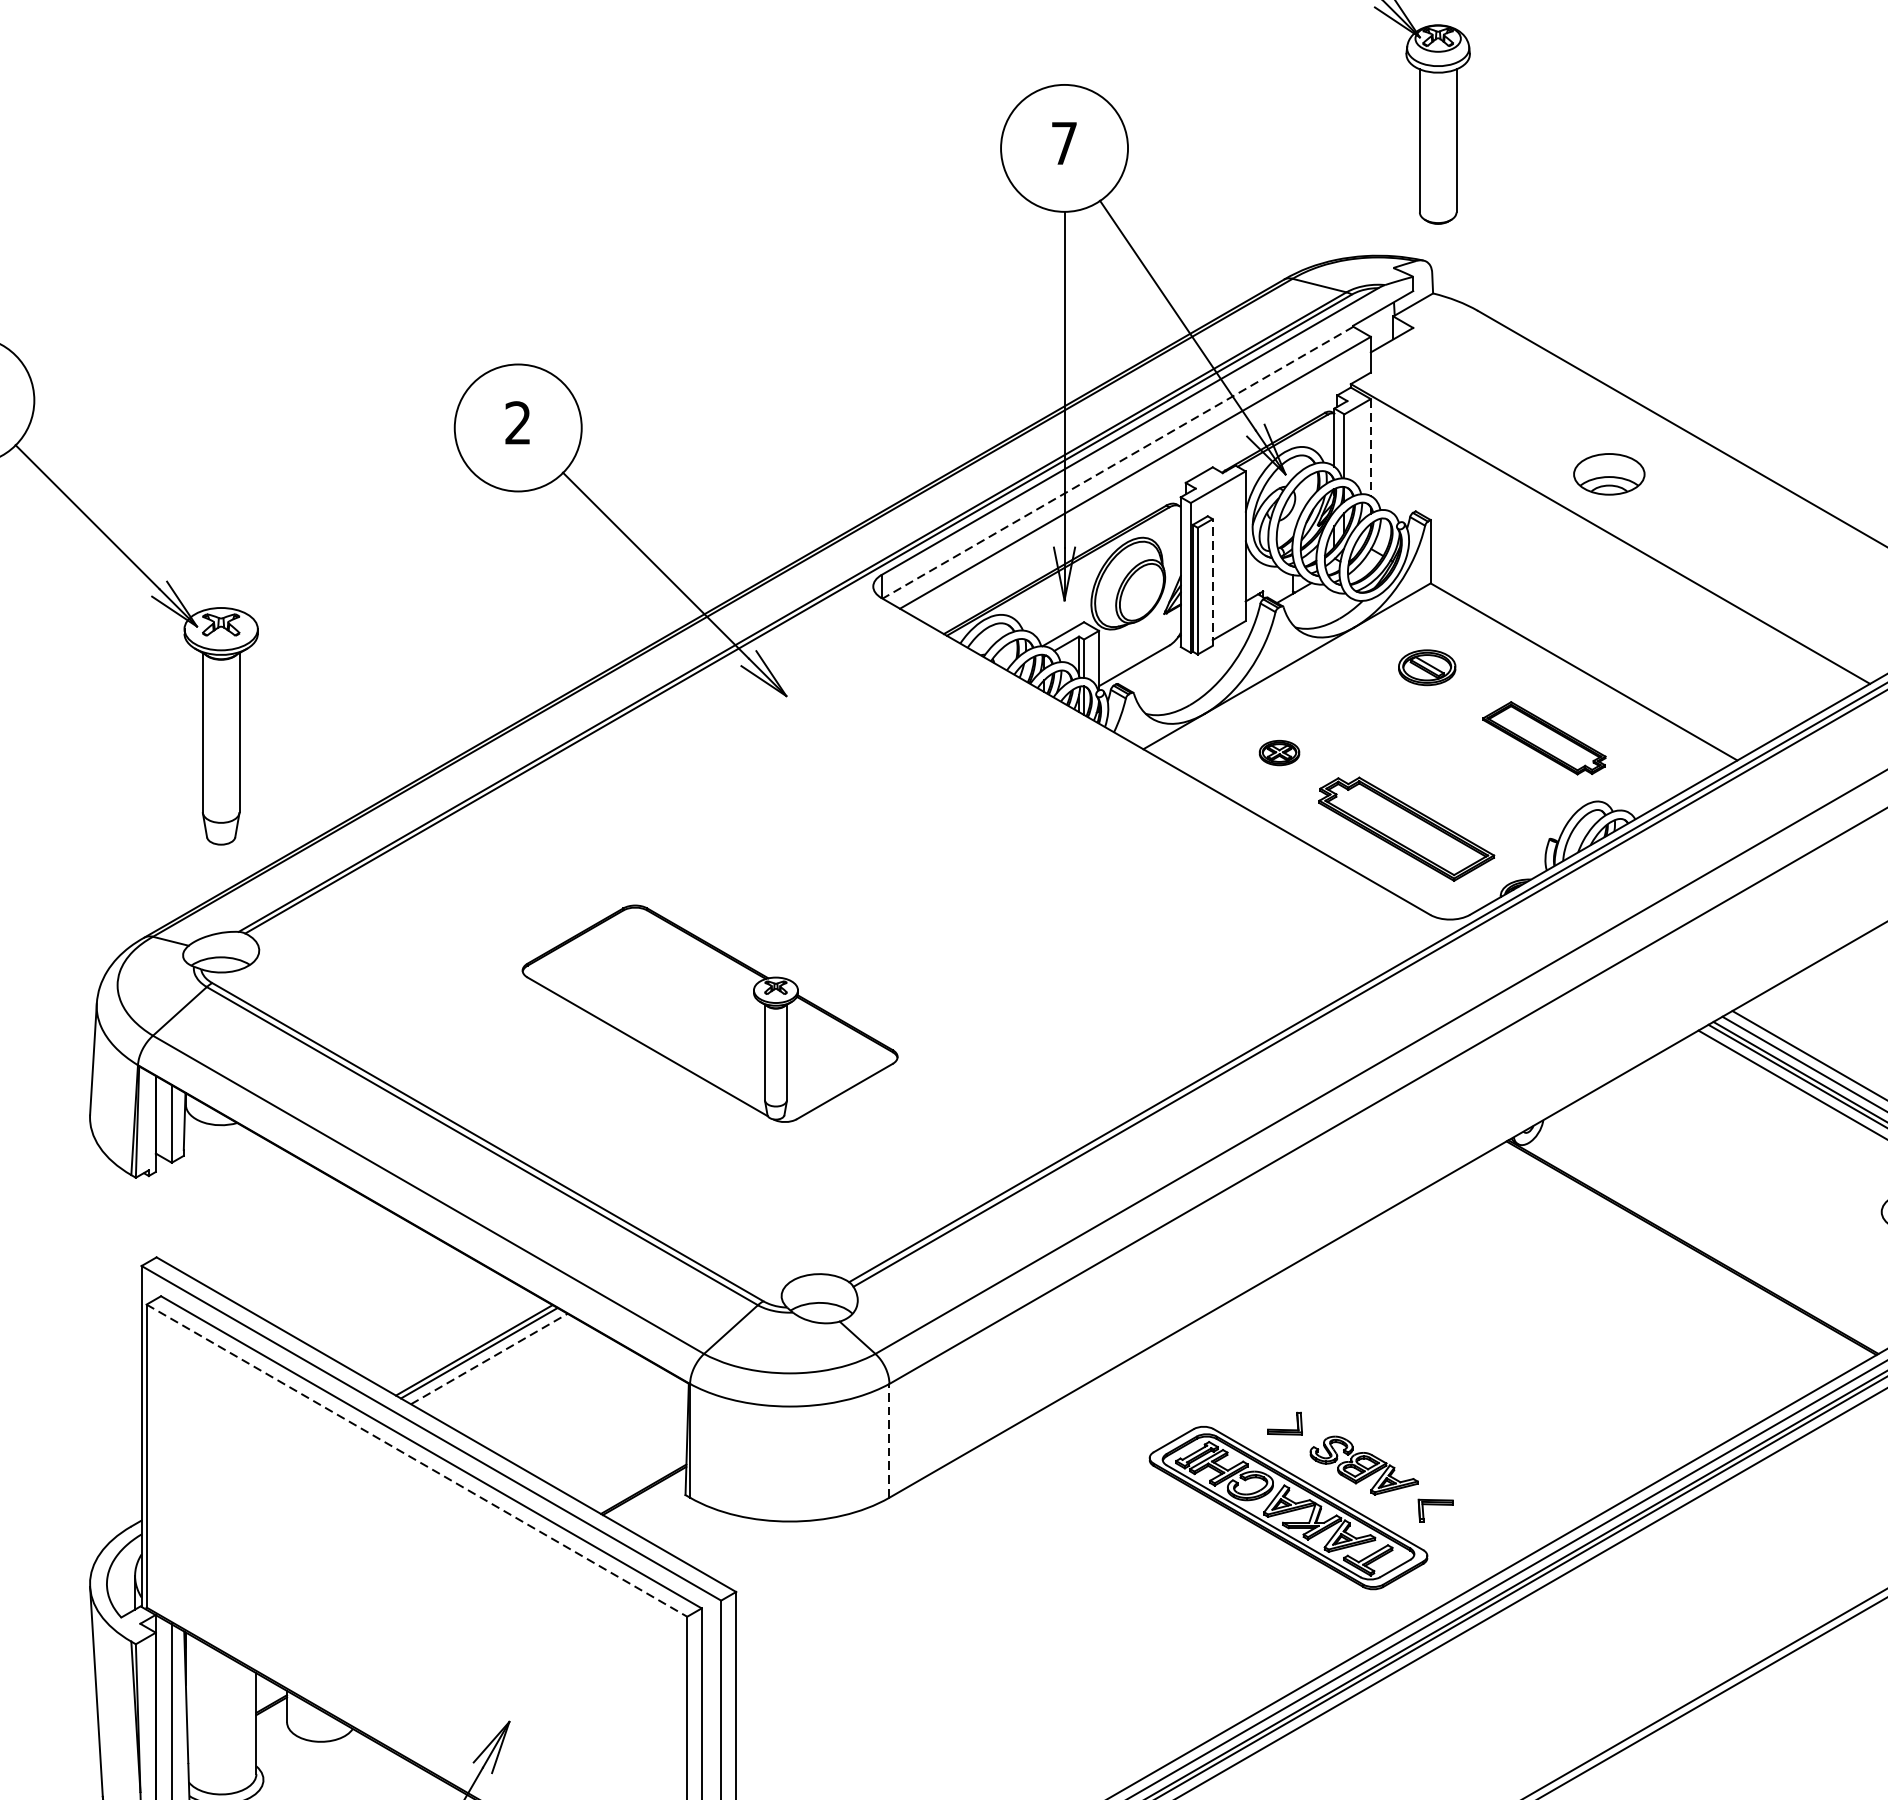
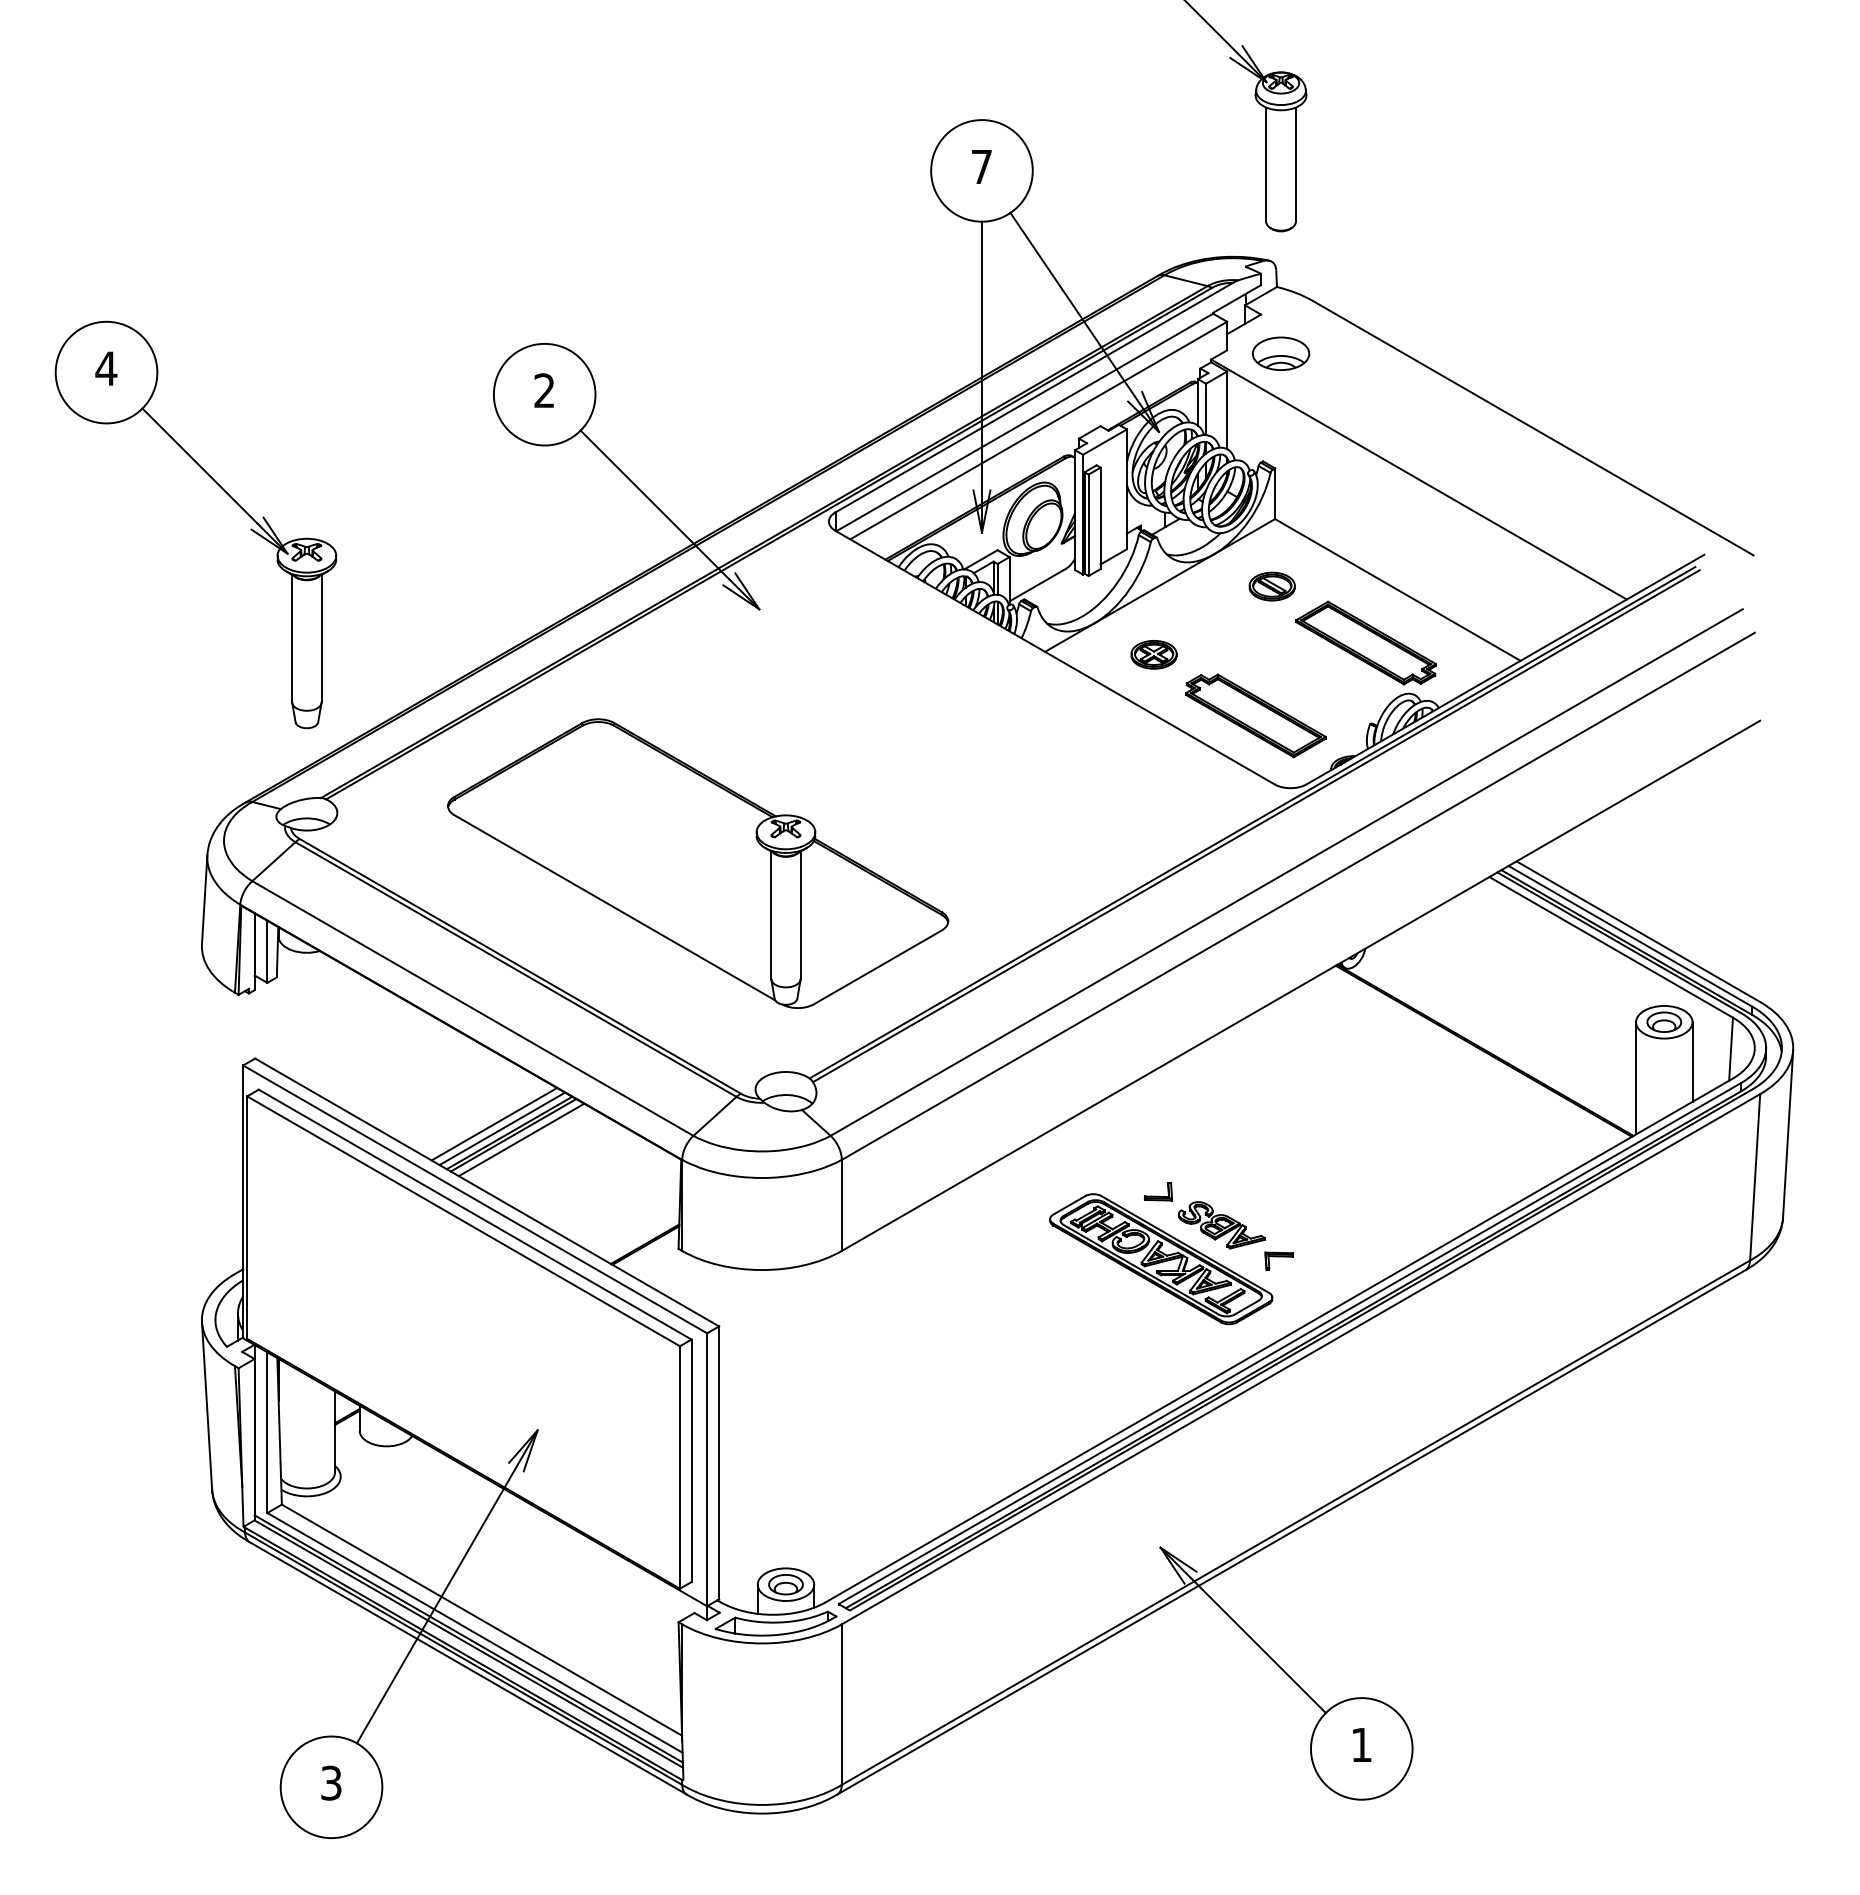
line: (1371, 447) -> (1227, 410), dashed -> solid
line: (1117, 462) -> (1024, 422), dashed -> solid
part: (1609, 473) -> (1281, 353), moved
line: (1212, 582) -> (1100, 518), dashed -> solid
part: (1543, 737) -> (1365, 642), size x1.43
part: (1278, 752) -> (1153, 654), size x1.43
part: (710, 1013) -> (698, 863), size x1.67
line: (1882, 1282) -> (1636, 1078), added
line: (455, 1339) -> (494, 1124), added
line: (465, 1344) -> (502, 1128), added
line: (489, 1358) -> (521, 1139), dashed -> solid
line: (889, 1440) -> (841, 1205), dashed -> solid
line: (416, 1460) -> (463, 1221), dashed -> solid

